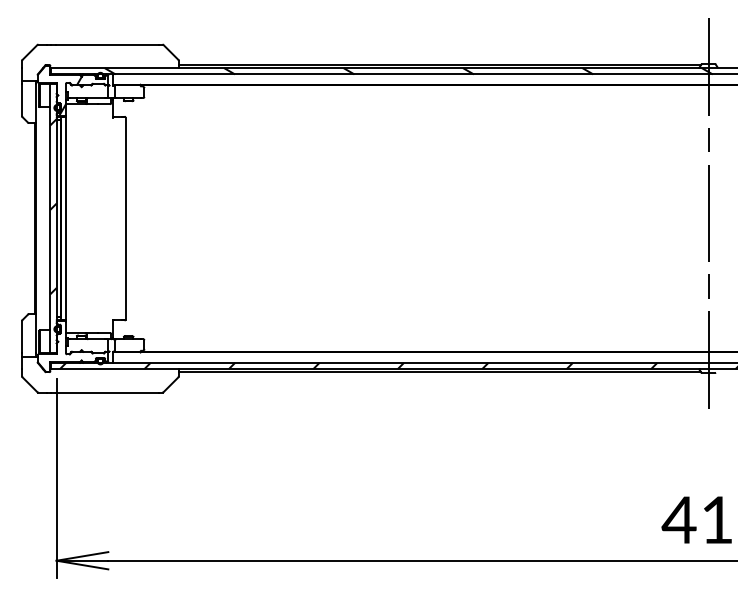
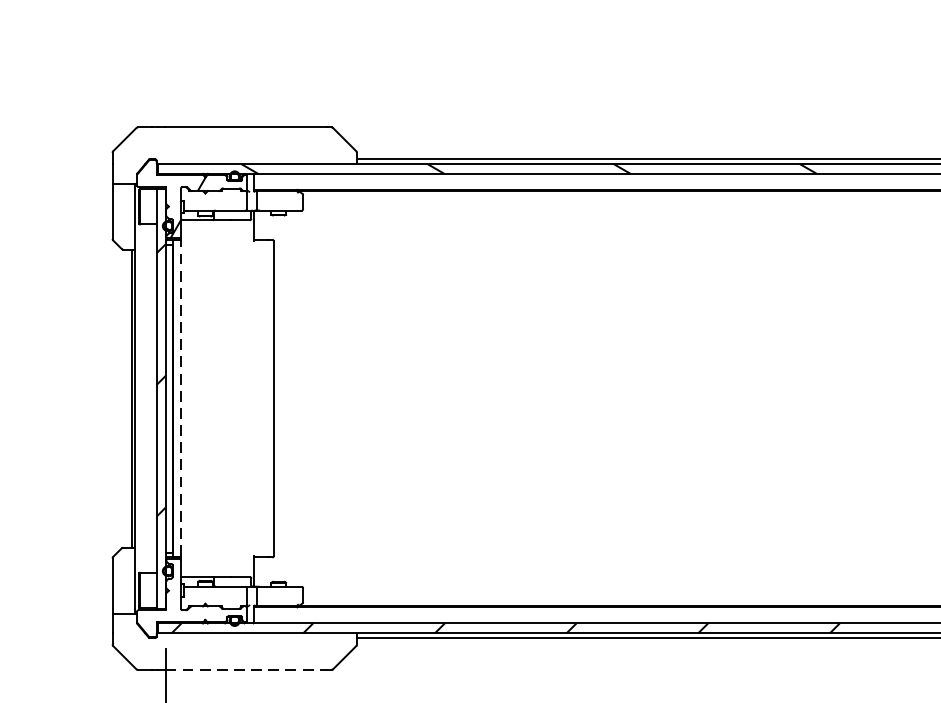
line: (66, 218) -> (181, 398), solid -> dashed
line: (107, 392) -> (245, 669), solid -> dashed

